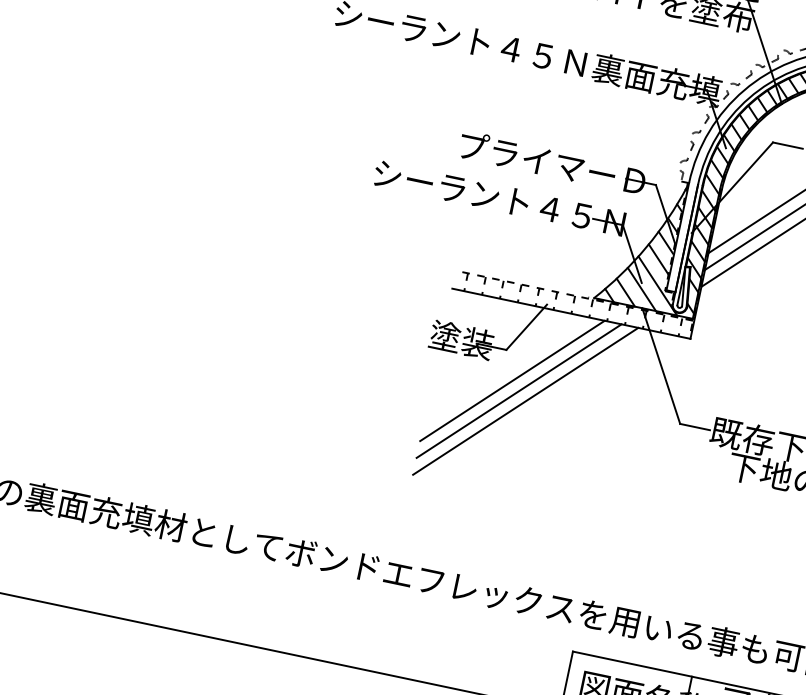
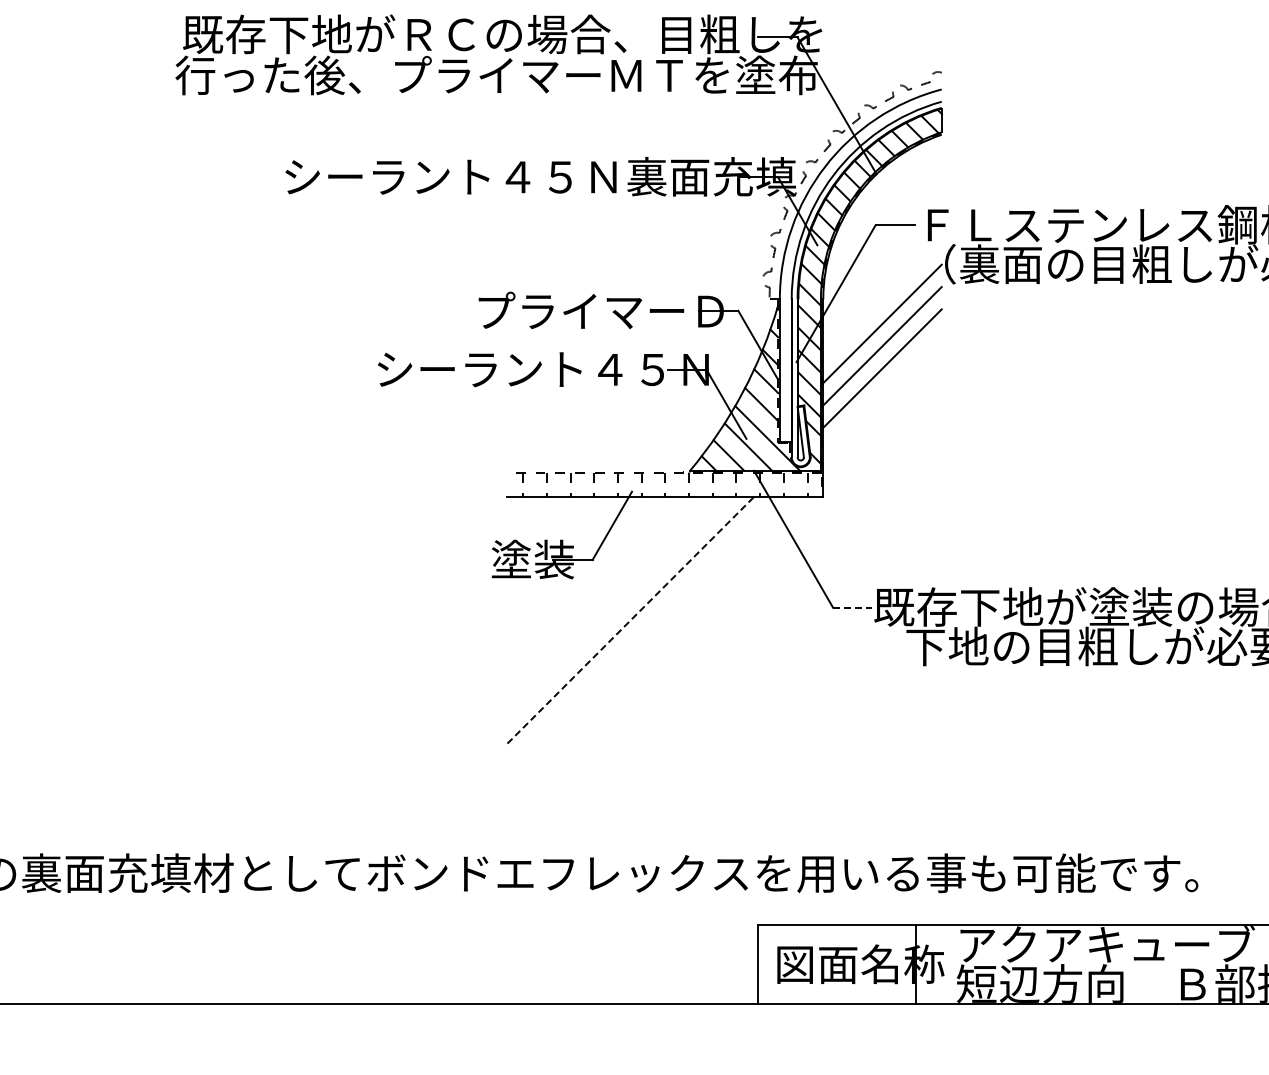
line: (512, 380) -> (608, 597), removed
line: (519, 390) -> (619, 608), removed
line: (526, 400) -> (631, 619), solid -> dashed
line: (694, 426) -> (852, 607), solid -> dashed

